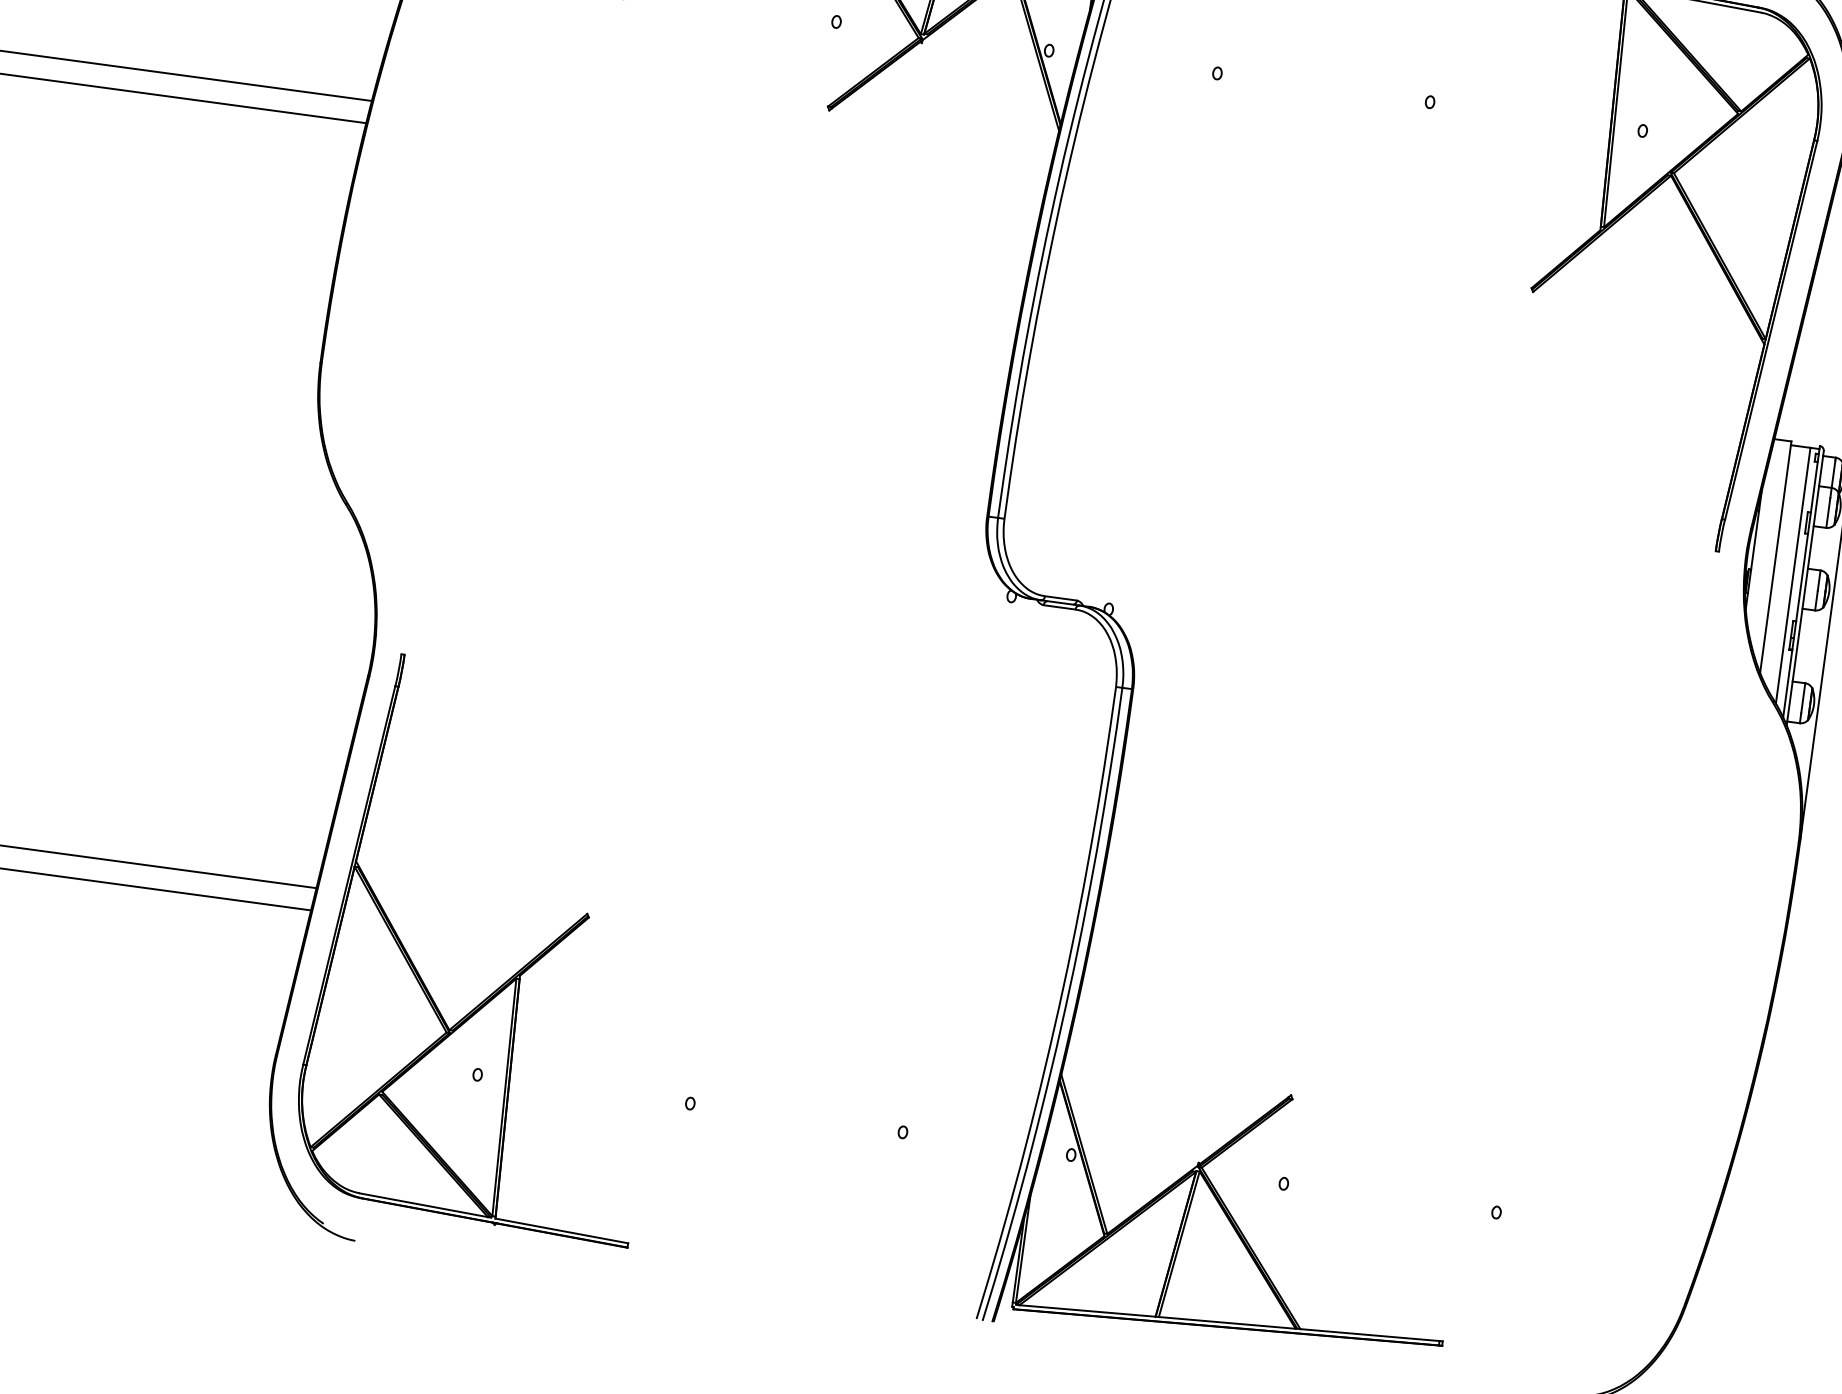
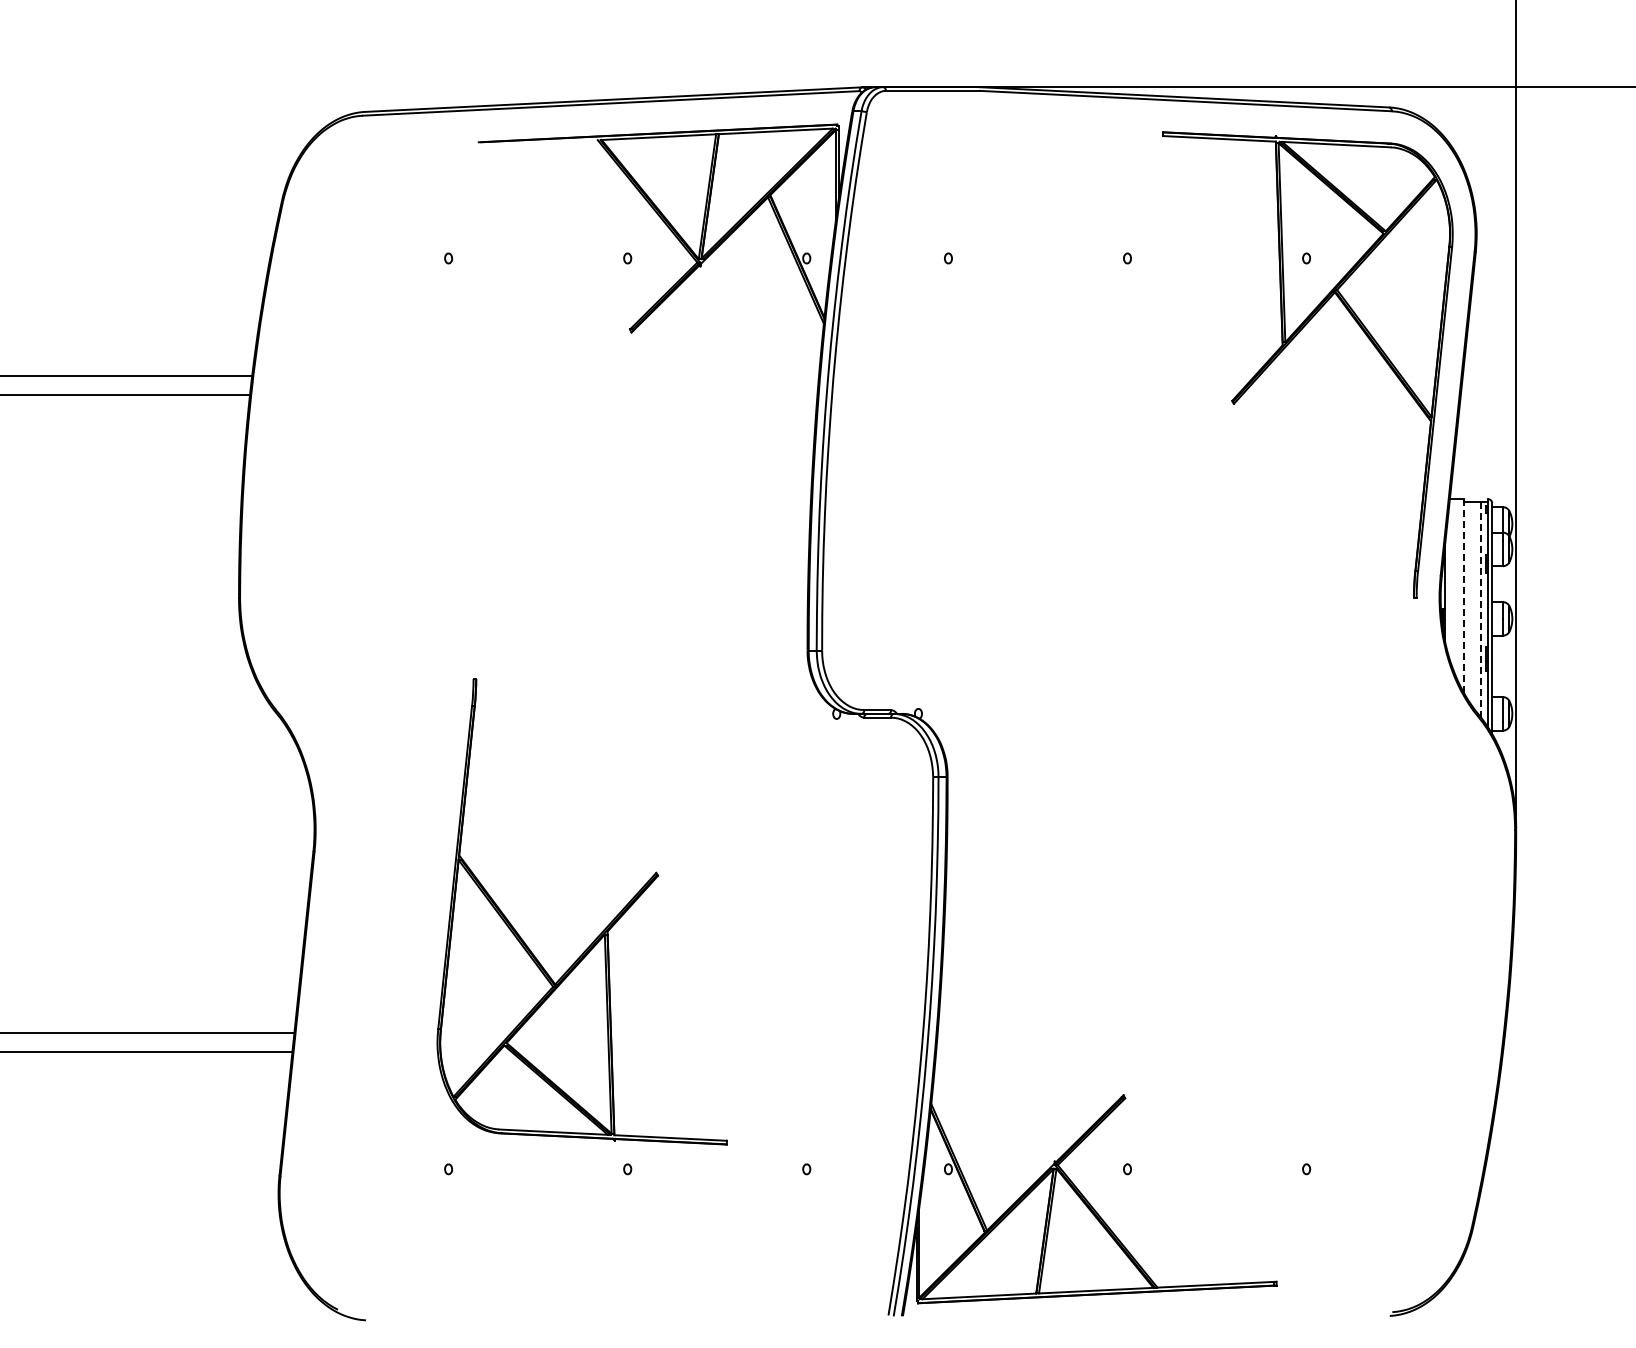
line: (1776, 557) -> (1464, 596), solid -> dashed
line: (1792, 575) -> (1480, 609), solid -> dashed
part: (512, 974) -> (601, 931), moved

